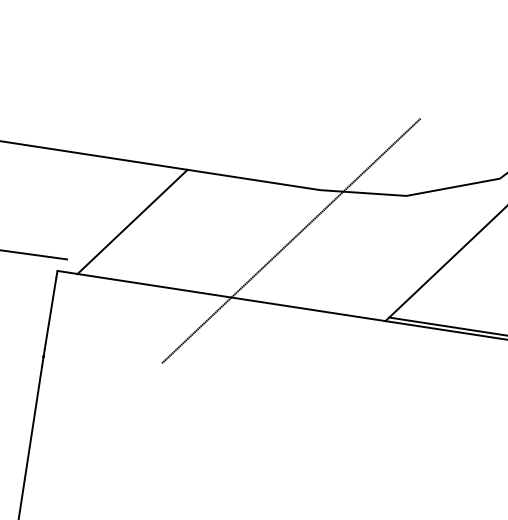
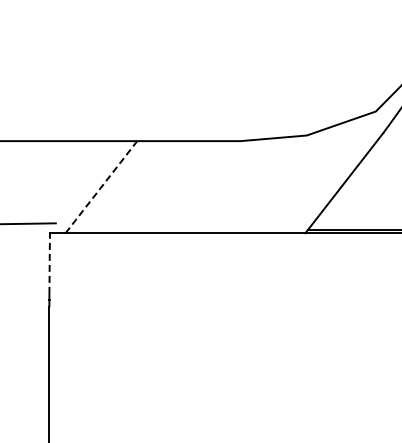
line: (132, 221) -> (101, 186), solid -> dashed
line: (291, 241) -> (224, 183), removed
line: (50, 313) -> (49, 266), solid -> dashed

